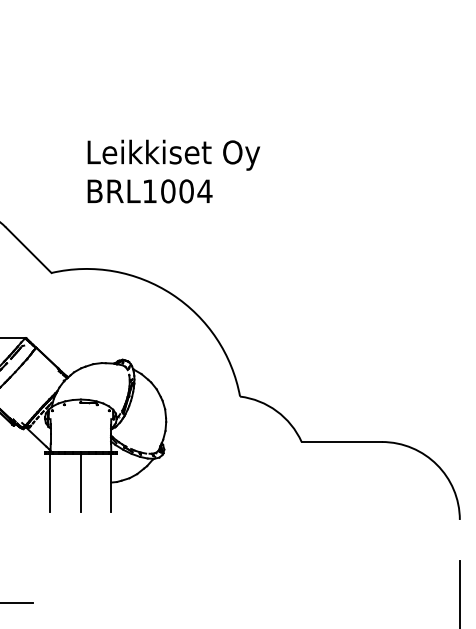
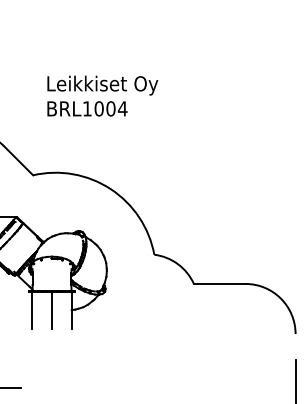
text: (173, 170) -> (102, 95), moved

